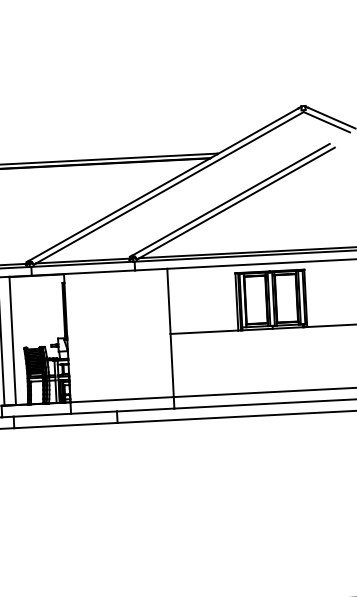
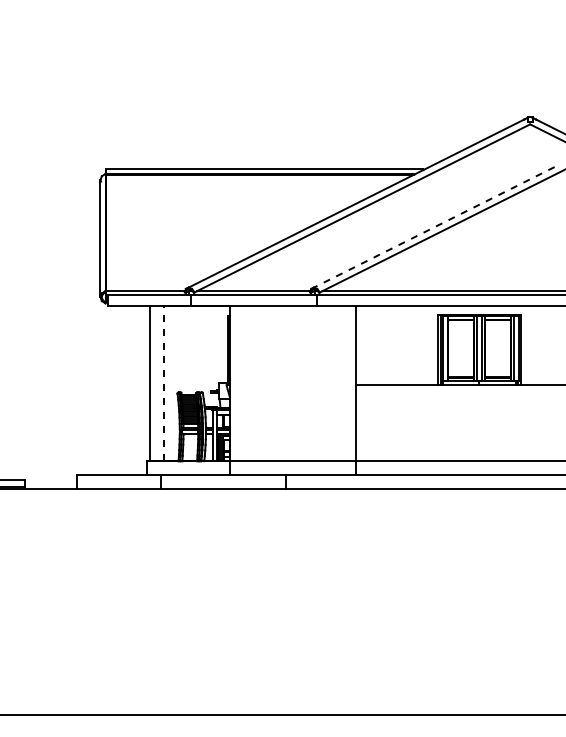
line: (229, 200) -> (435, 226), solid -> dashed
line: (13, 340) -> (164, 383), solid -> dashed

